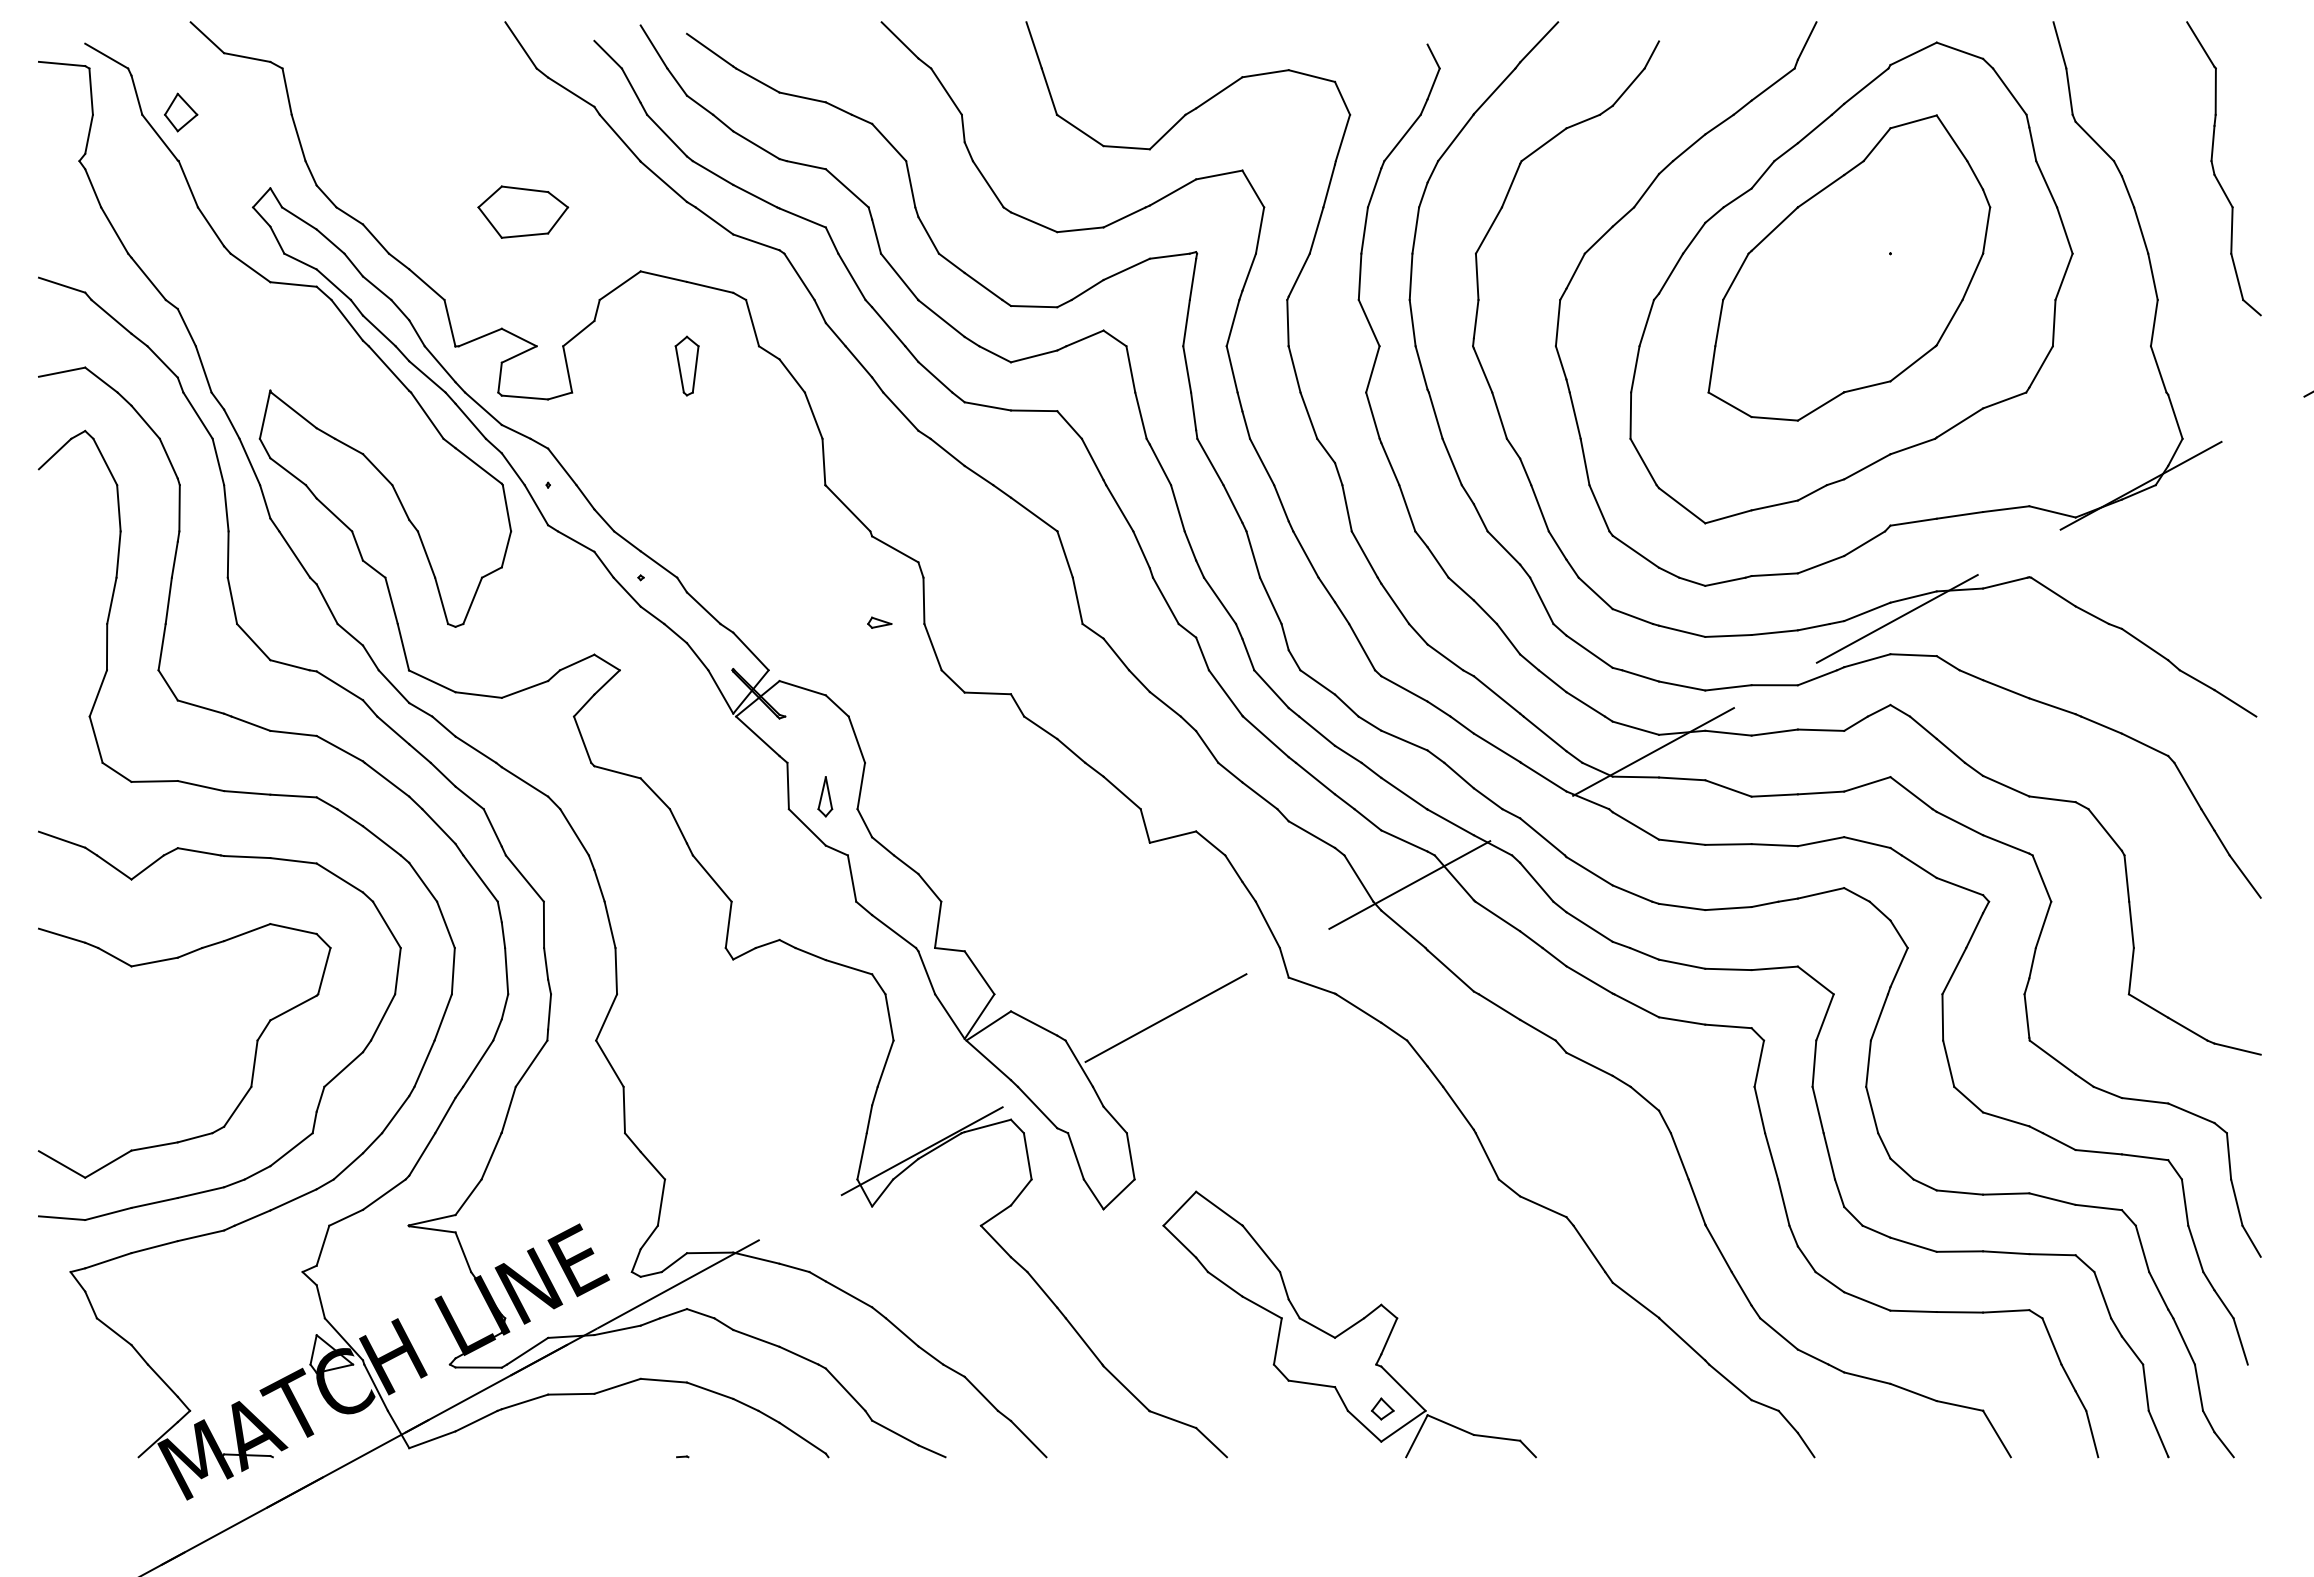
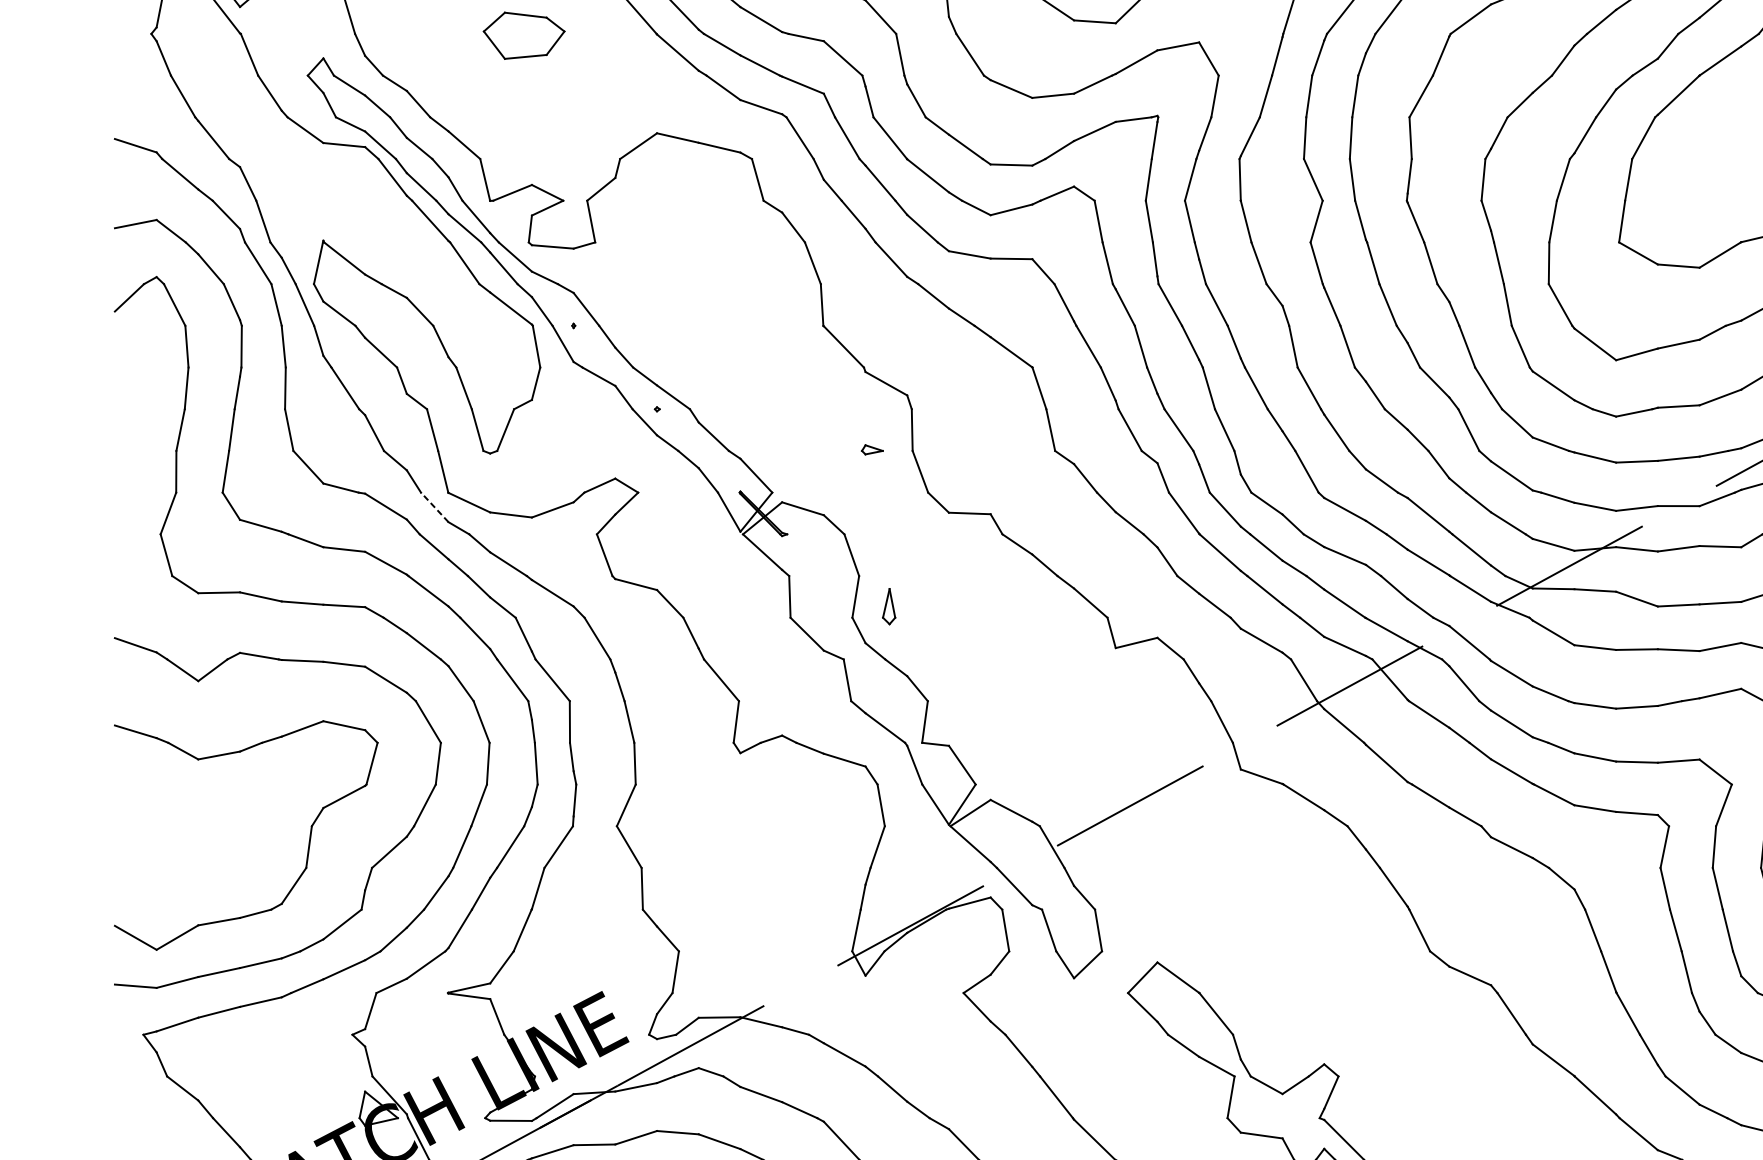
part: (523, 211) -> (524, 35), moved
part: (686, 365) -> (698, 218), removed
line: (393, 686) -> (434, 507), solid -> dashed
part: (825, 796) -> (889, 606), moved

